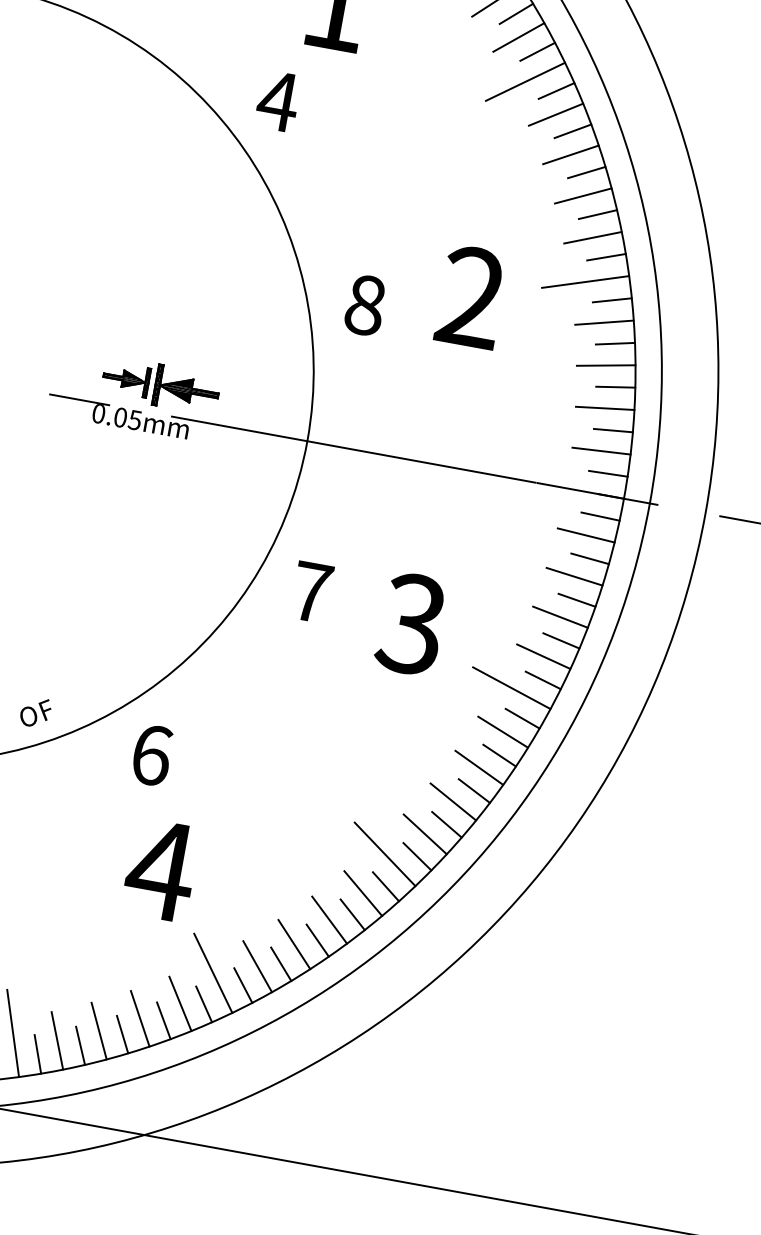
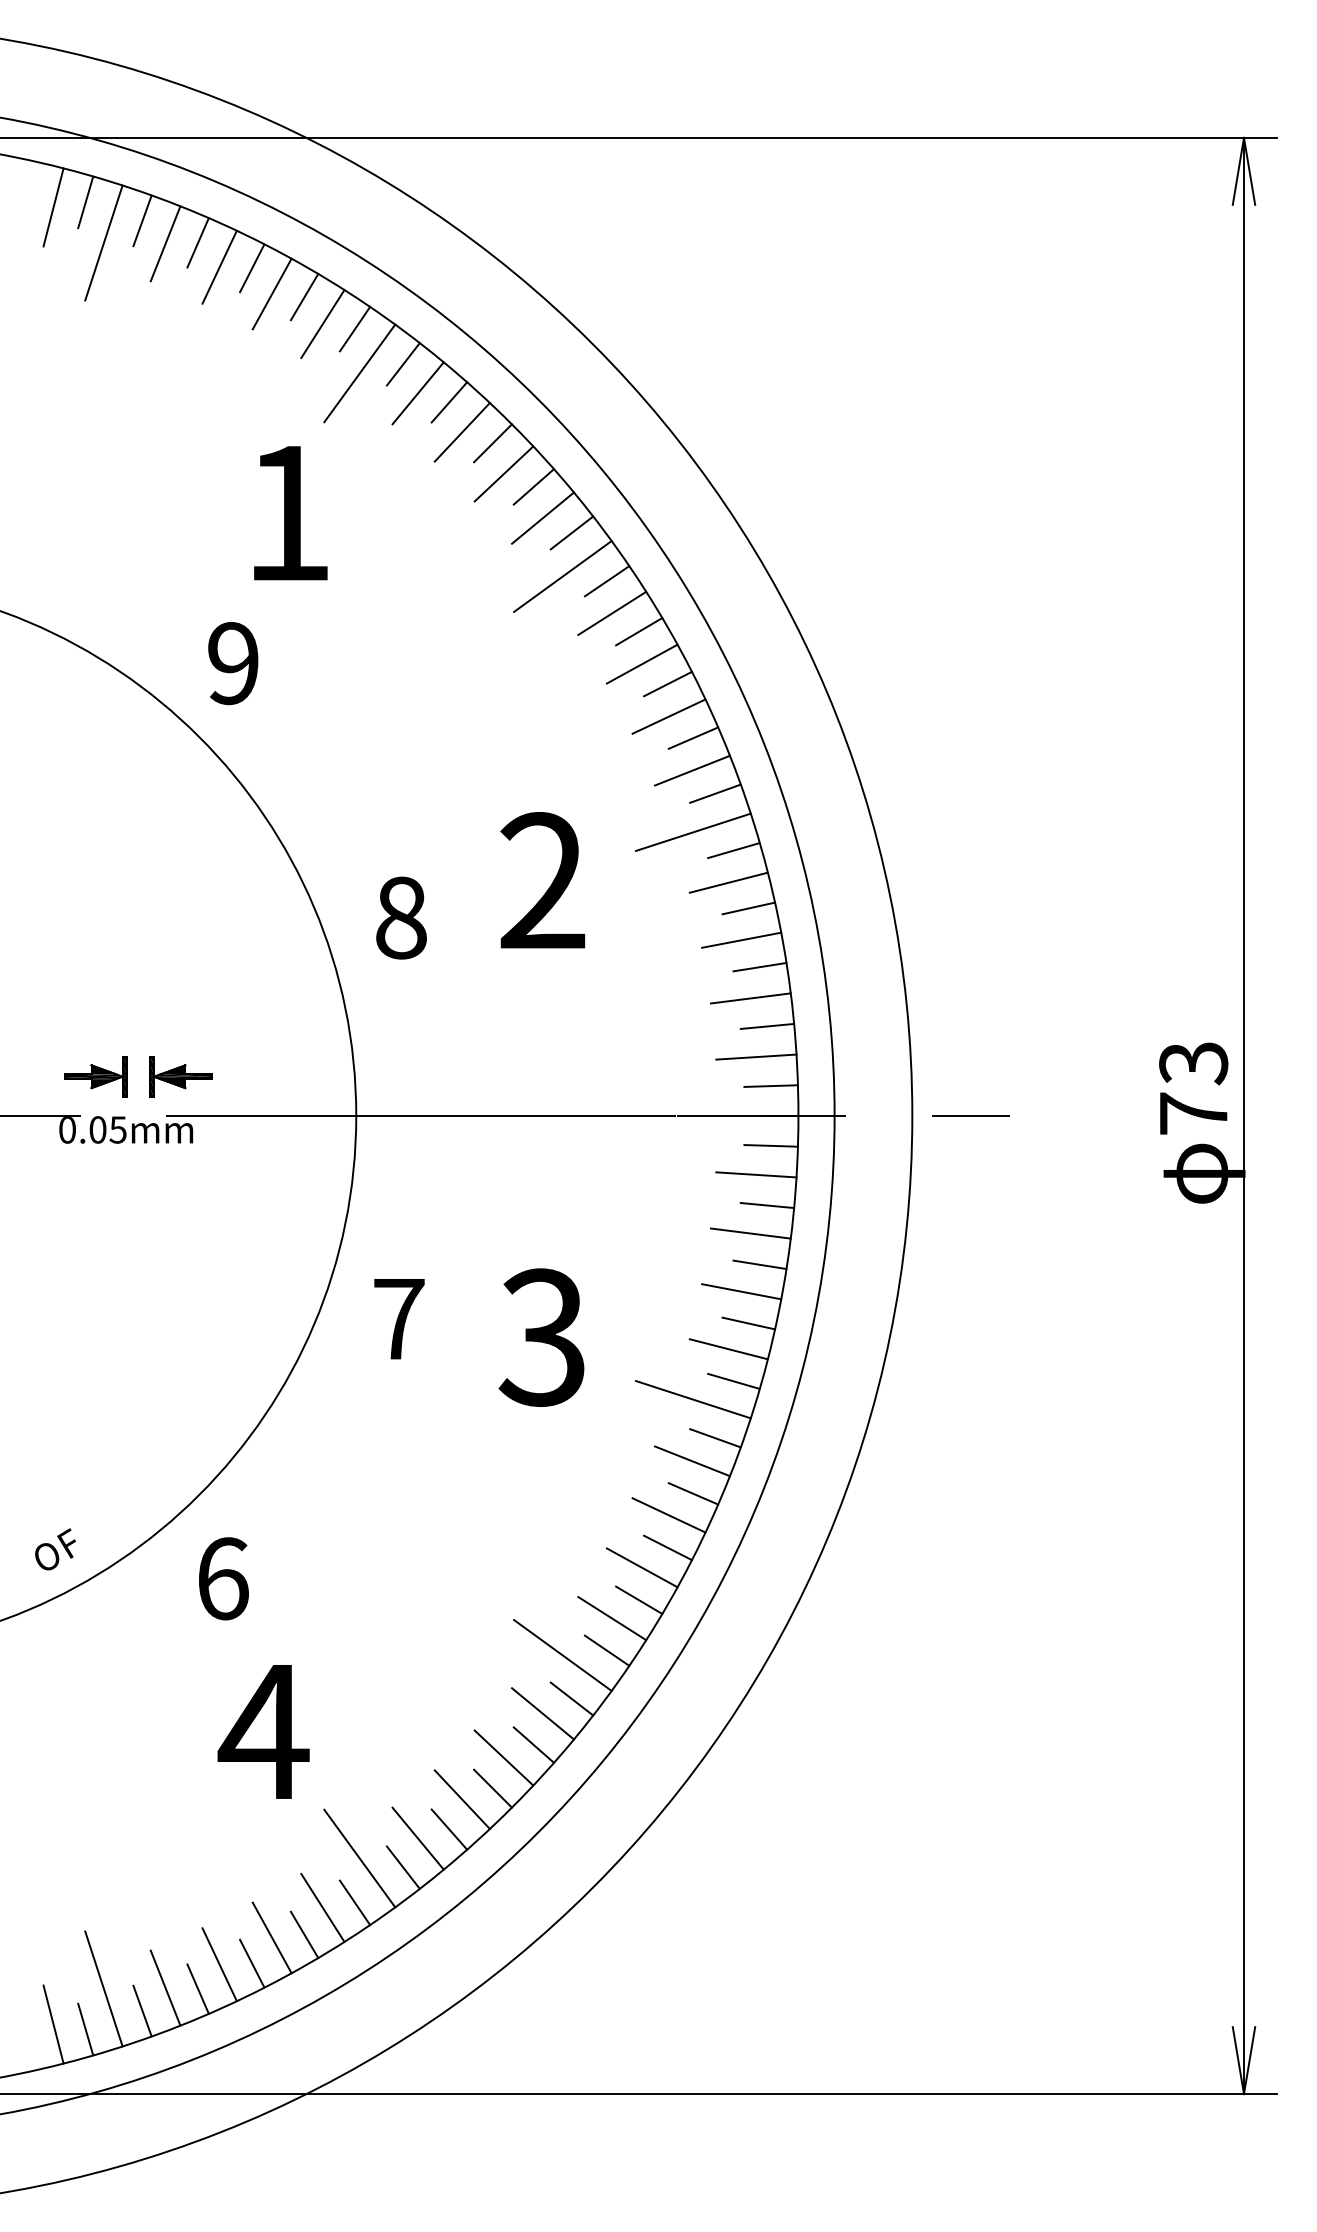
text: (277, 101) -> (232, 663), 4 -> 9
part: (186, 390) -> (180, 1076), size x0.71

